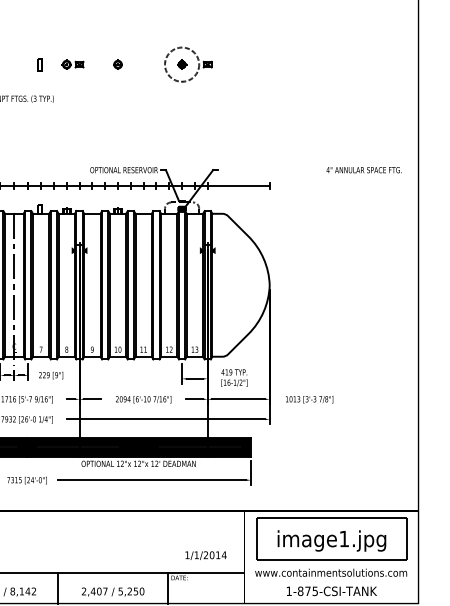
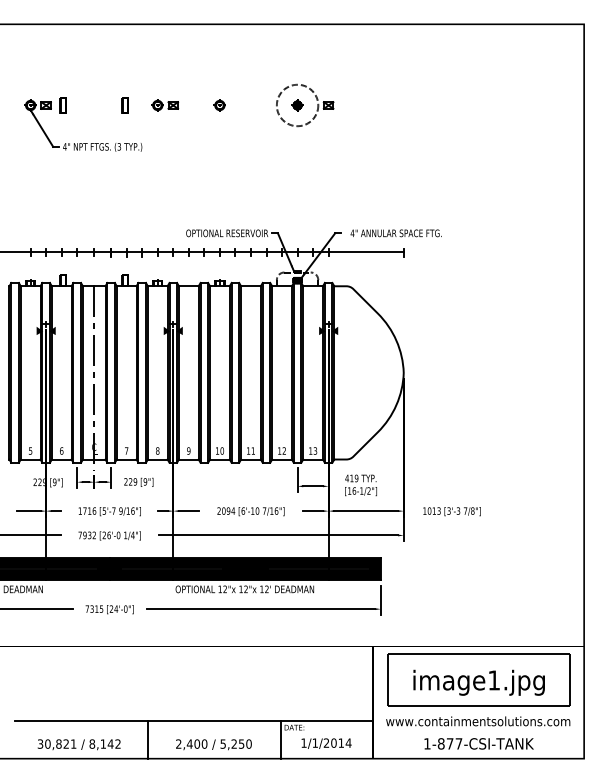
text: (363, 170) -> (395, 233), moved
text: (205, 555) -> (326, 743), moved
text: (105, 591) -> (204, 743), 2,407 -> 2,400
text: (314, 591) -> (458, 743), 1-875-CSI-TANK -> 1-877-CSI-TANK

